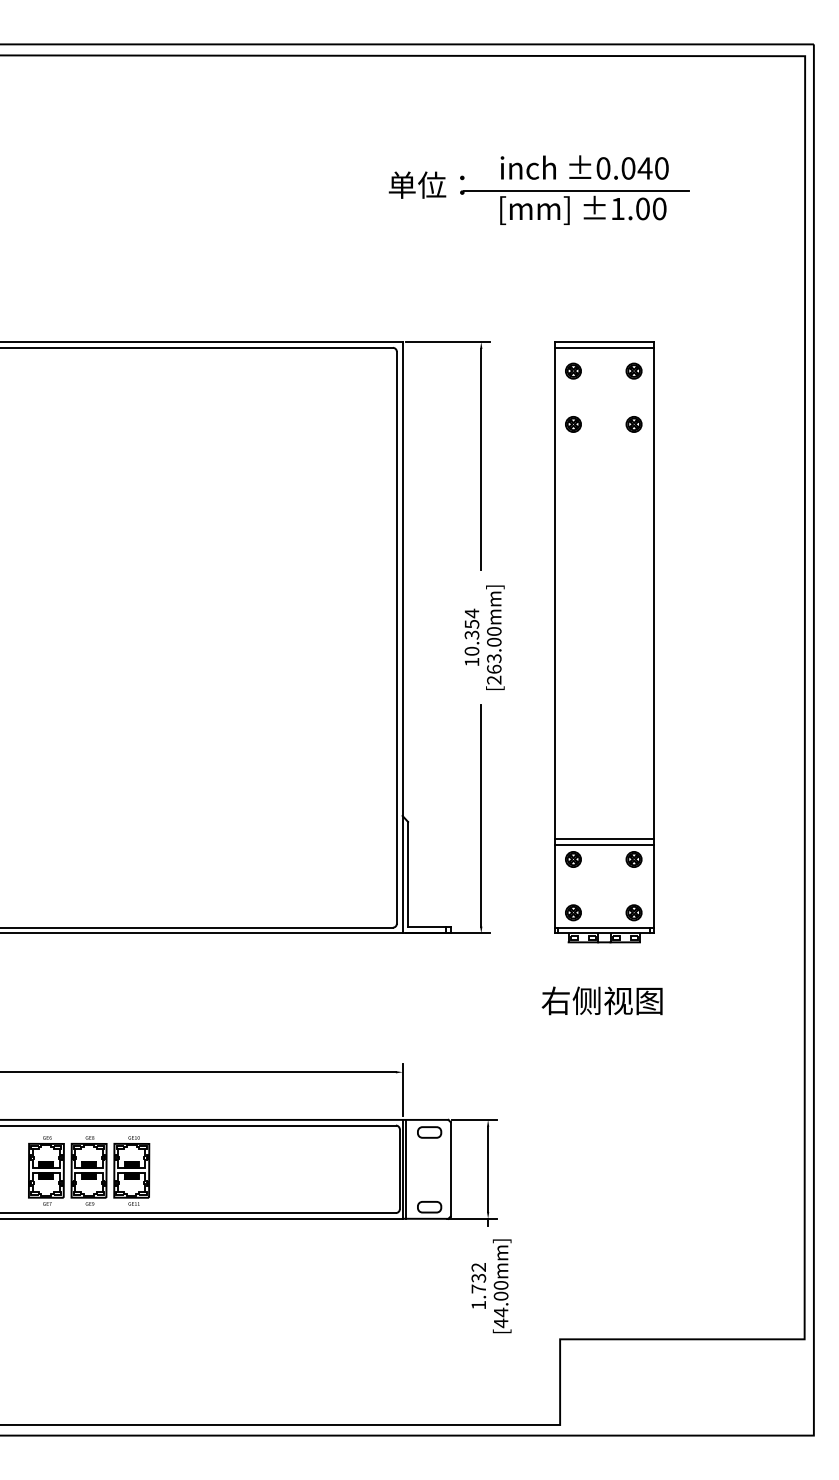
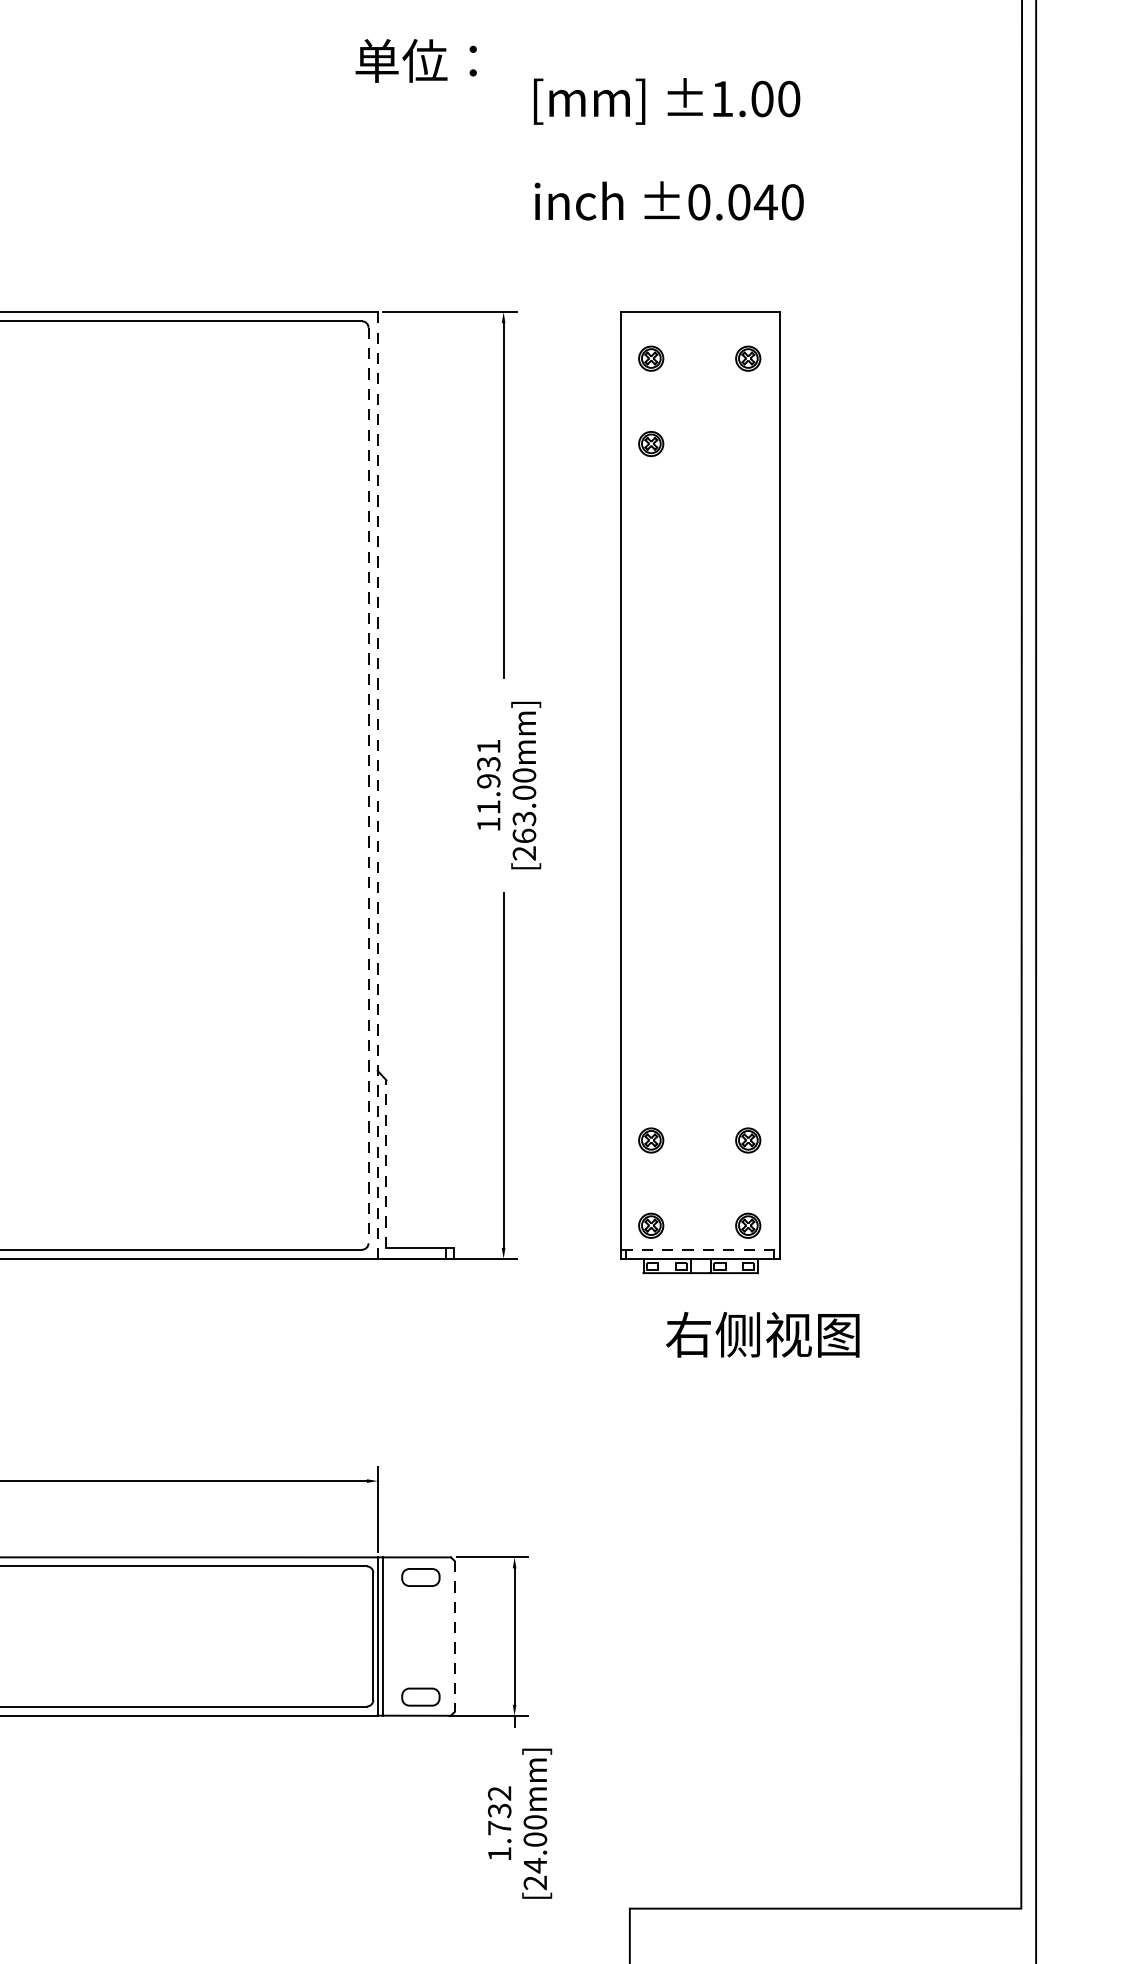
text: (584, 167) -> (668, 200), moved
line: (575, 191) -> (654, 71), removed
line: (603, 347) -> (699, 320), removed
part: (633, 424) -> (747, 444), removed
text: (471, 631) -> (487, 775), 10.354 -> 11.931
line: (396, 637) -> (367, 785), solid -> dashed
line: (402, 637) -> (377, 785), solid -> dashed
line: (603, 838) -> (699, 1106), removed
line: (603, 845) -> (699, 1118), removed
line: (408, 873) -> (387, 1162), solid -> dashed
line: (604, 927) -> (700, 1249), solid -> dashed
text: (601, 1000) -> (761, 1334), moved
line: (450, 1169) -> (454, 1636), solid -> dashed
text: (500, 1323) -> (534, 1883), [44.00mm] -> [24.00mm]

